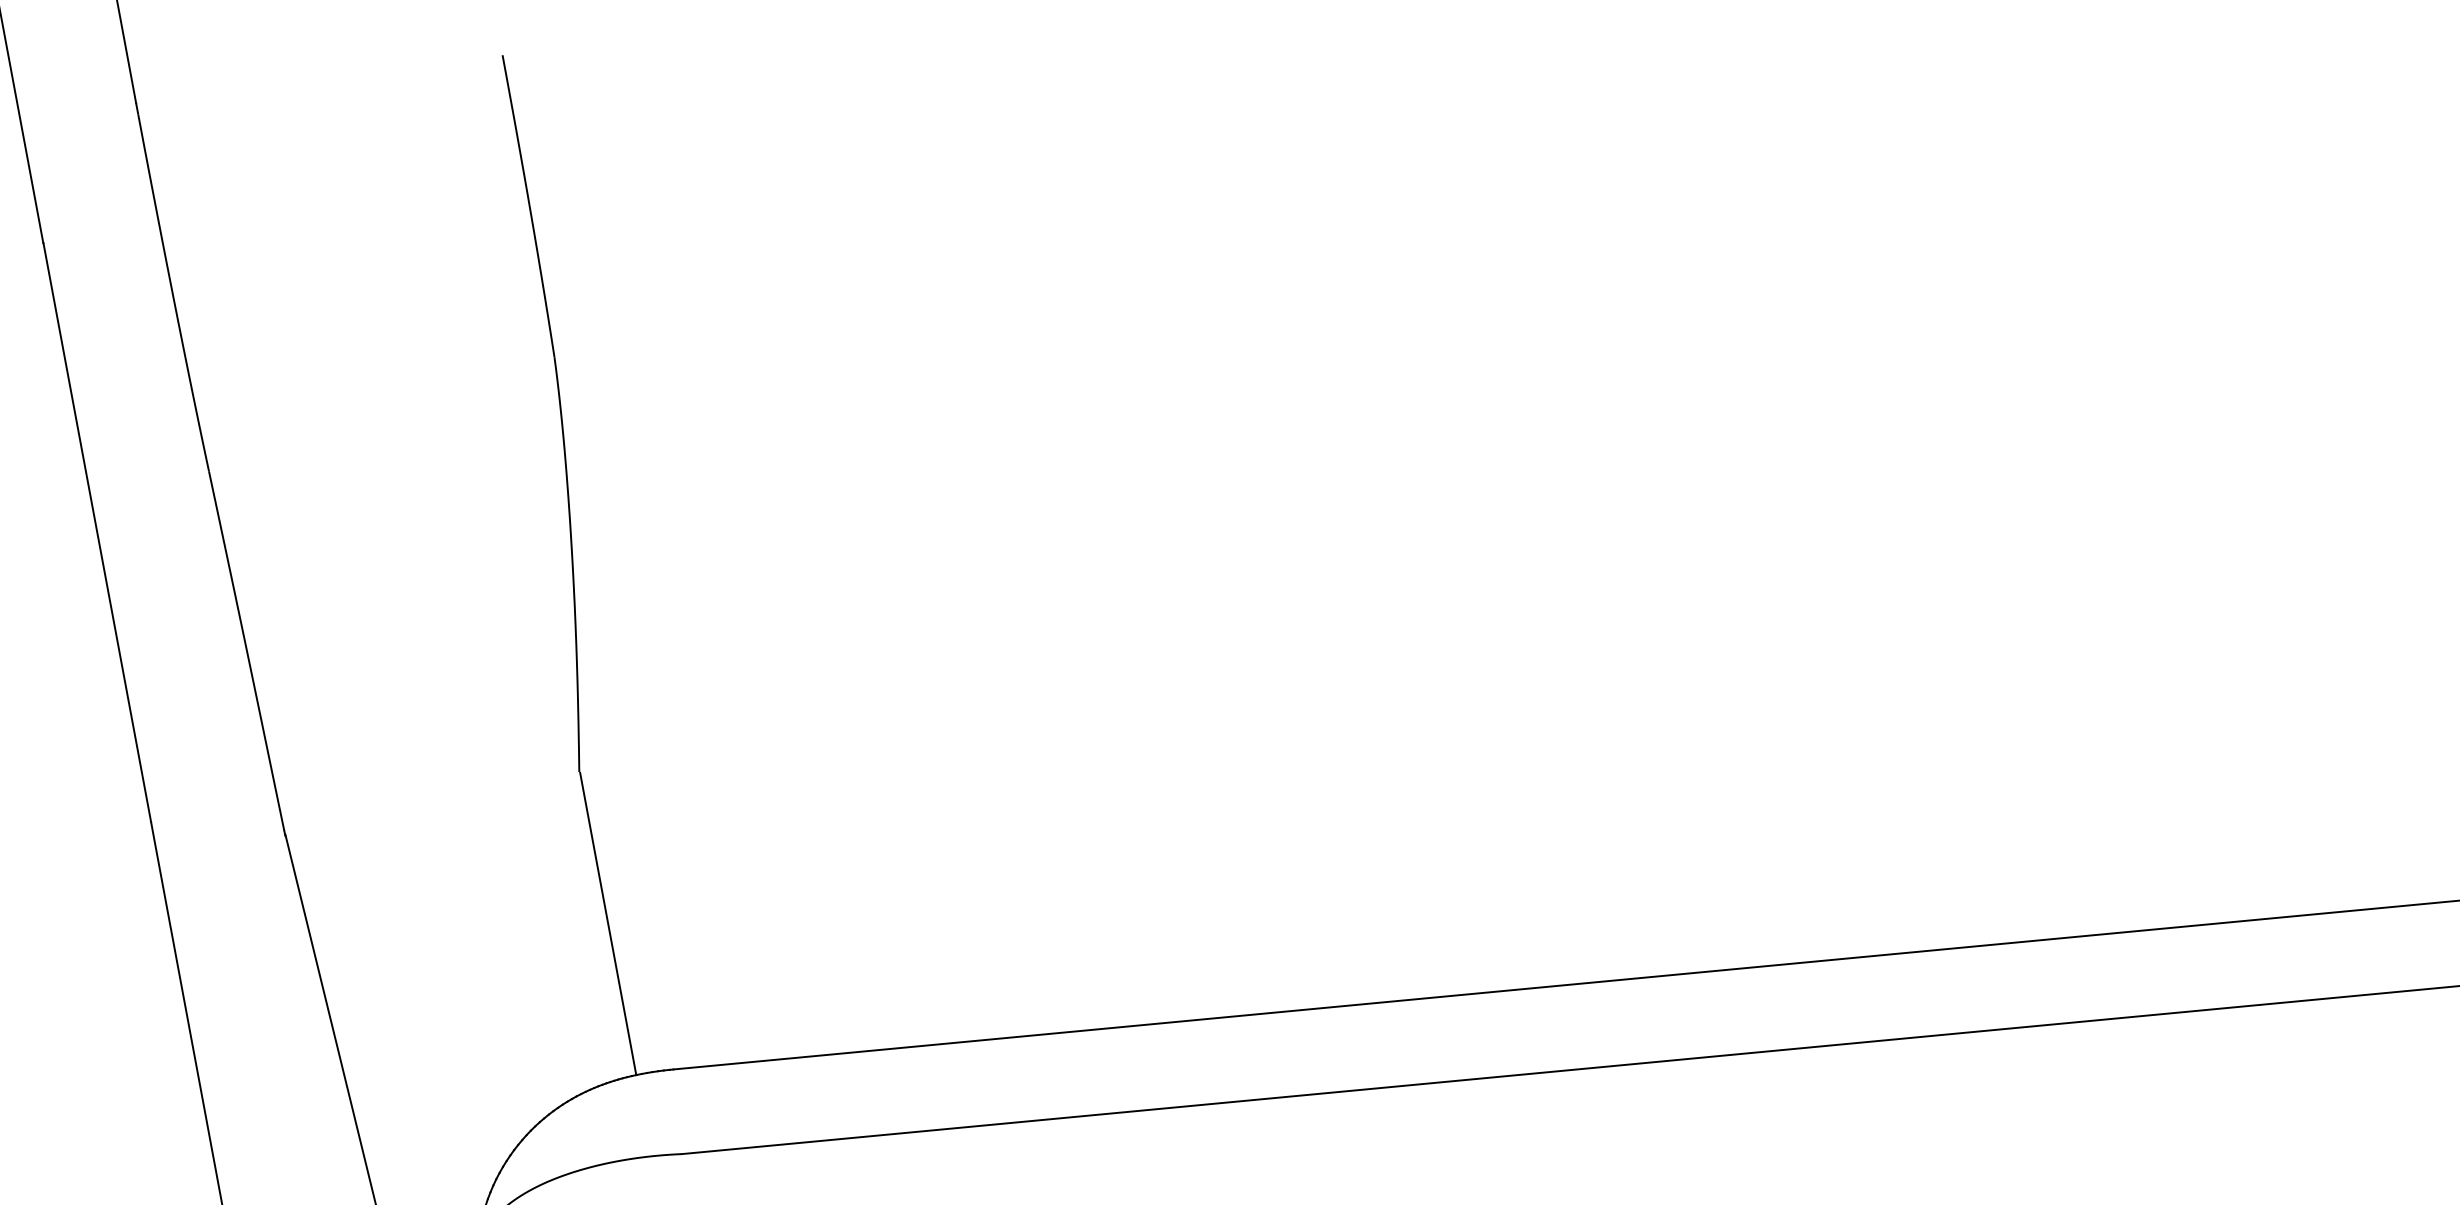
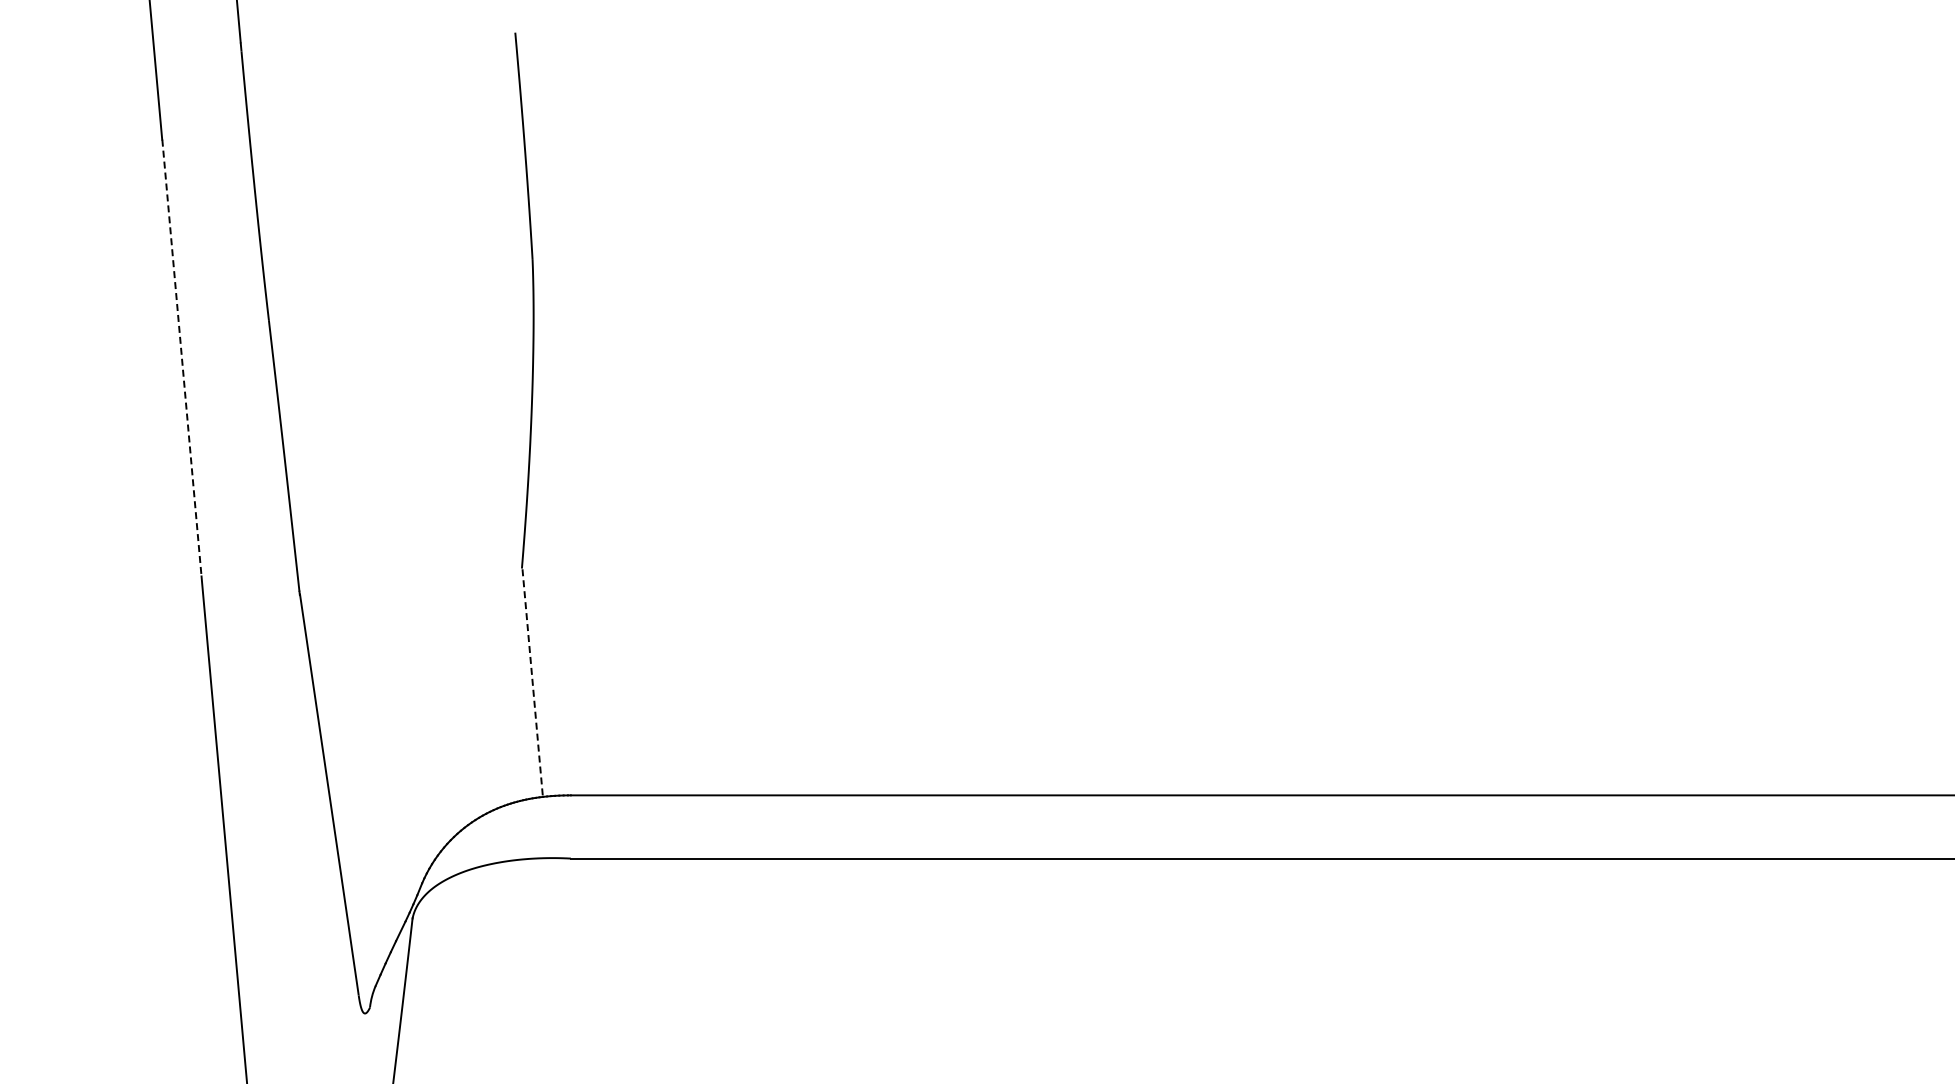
line: (96, 532) -> (181, 357), solid -> dashed
line: (607, 924) -> (532, 683), solid -> dashed

